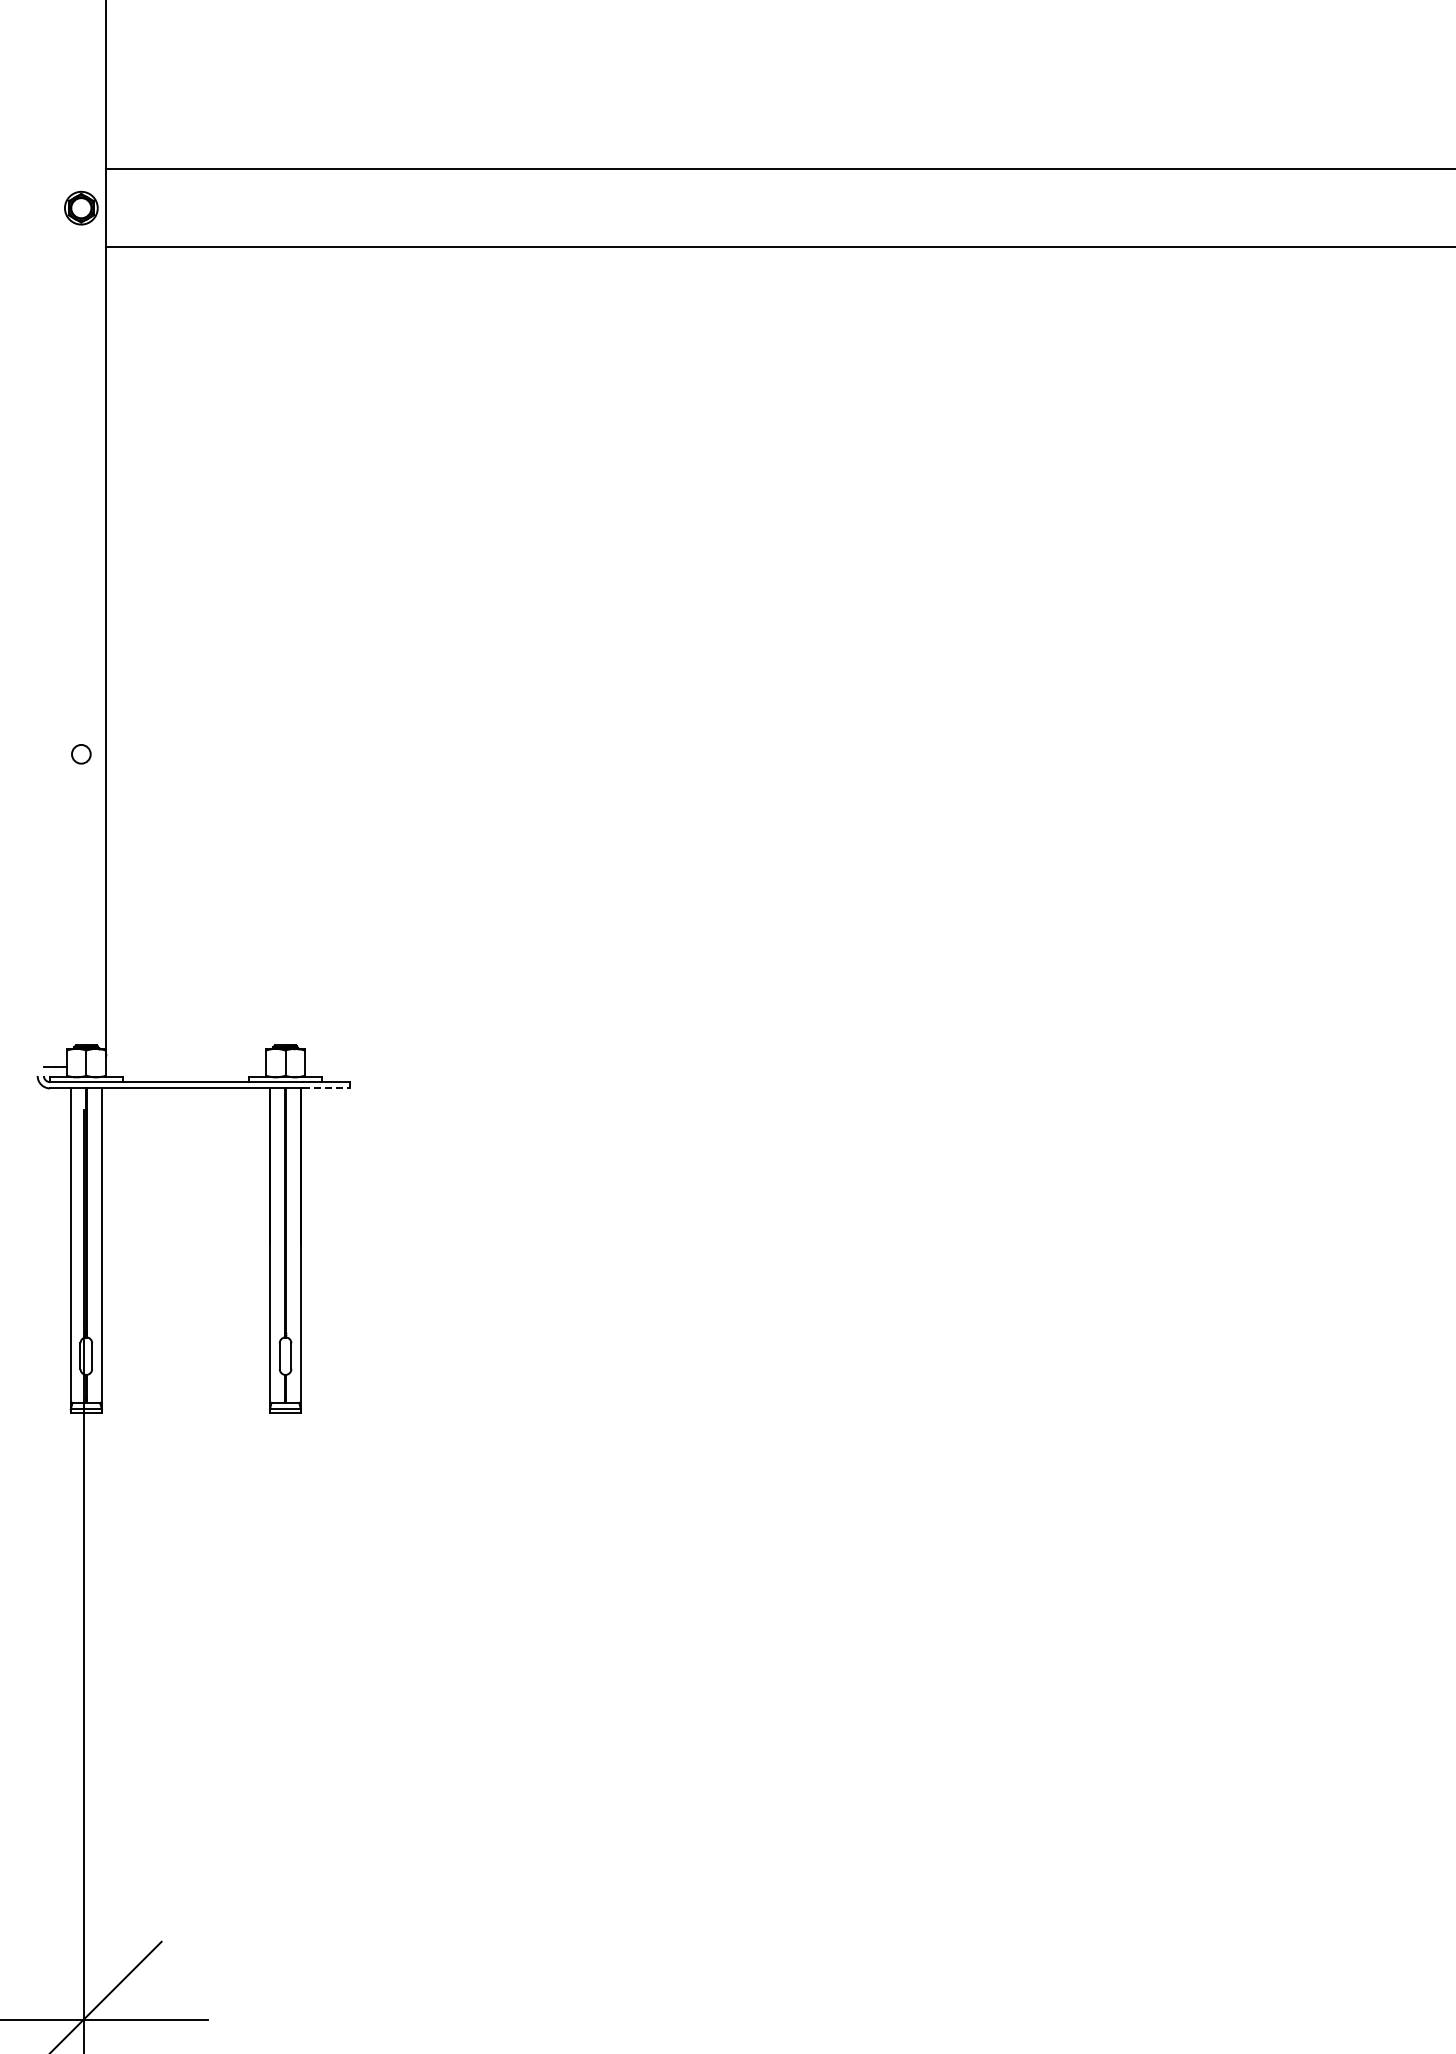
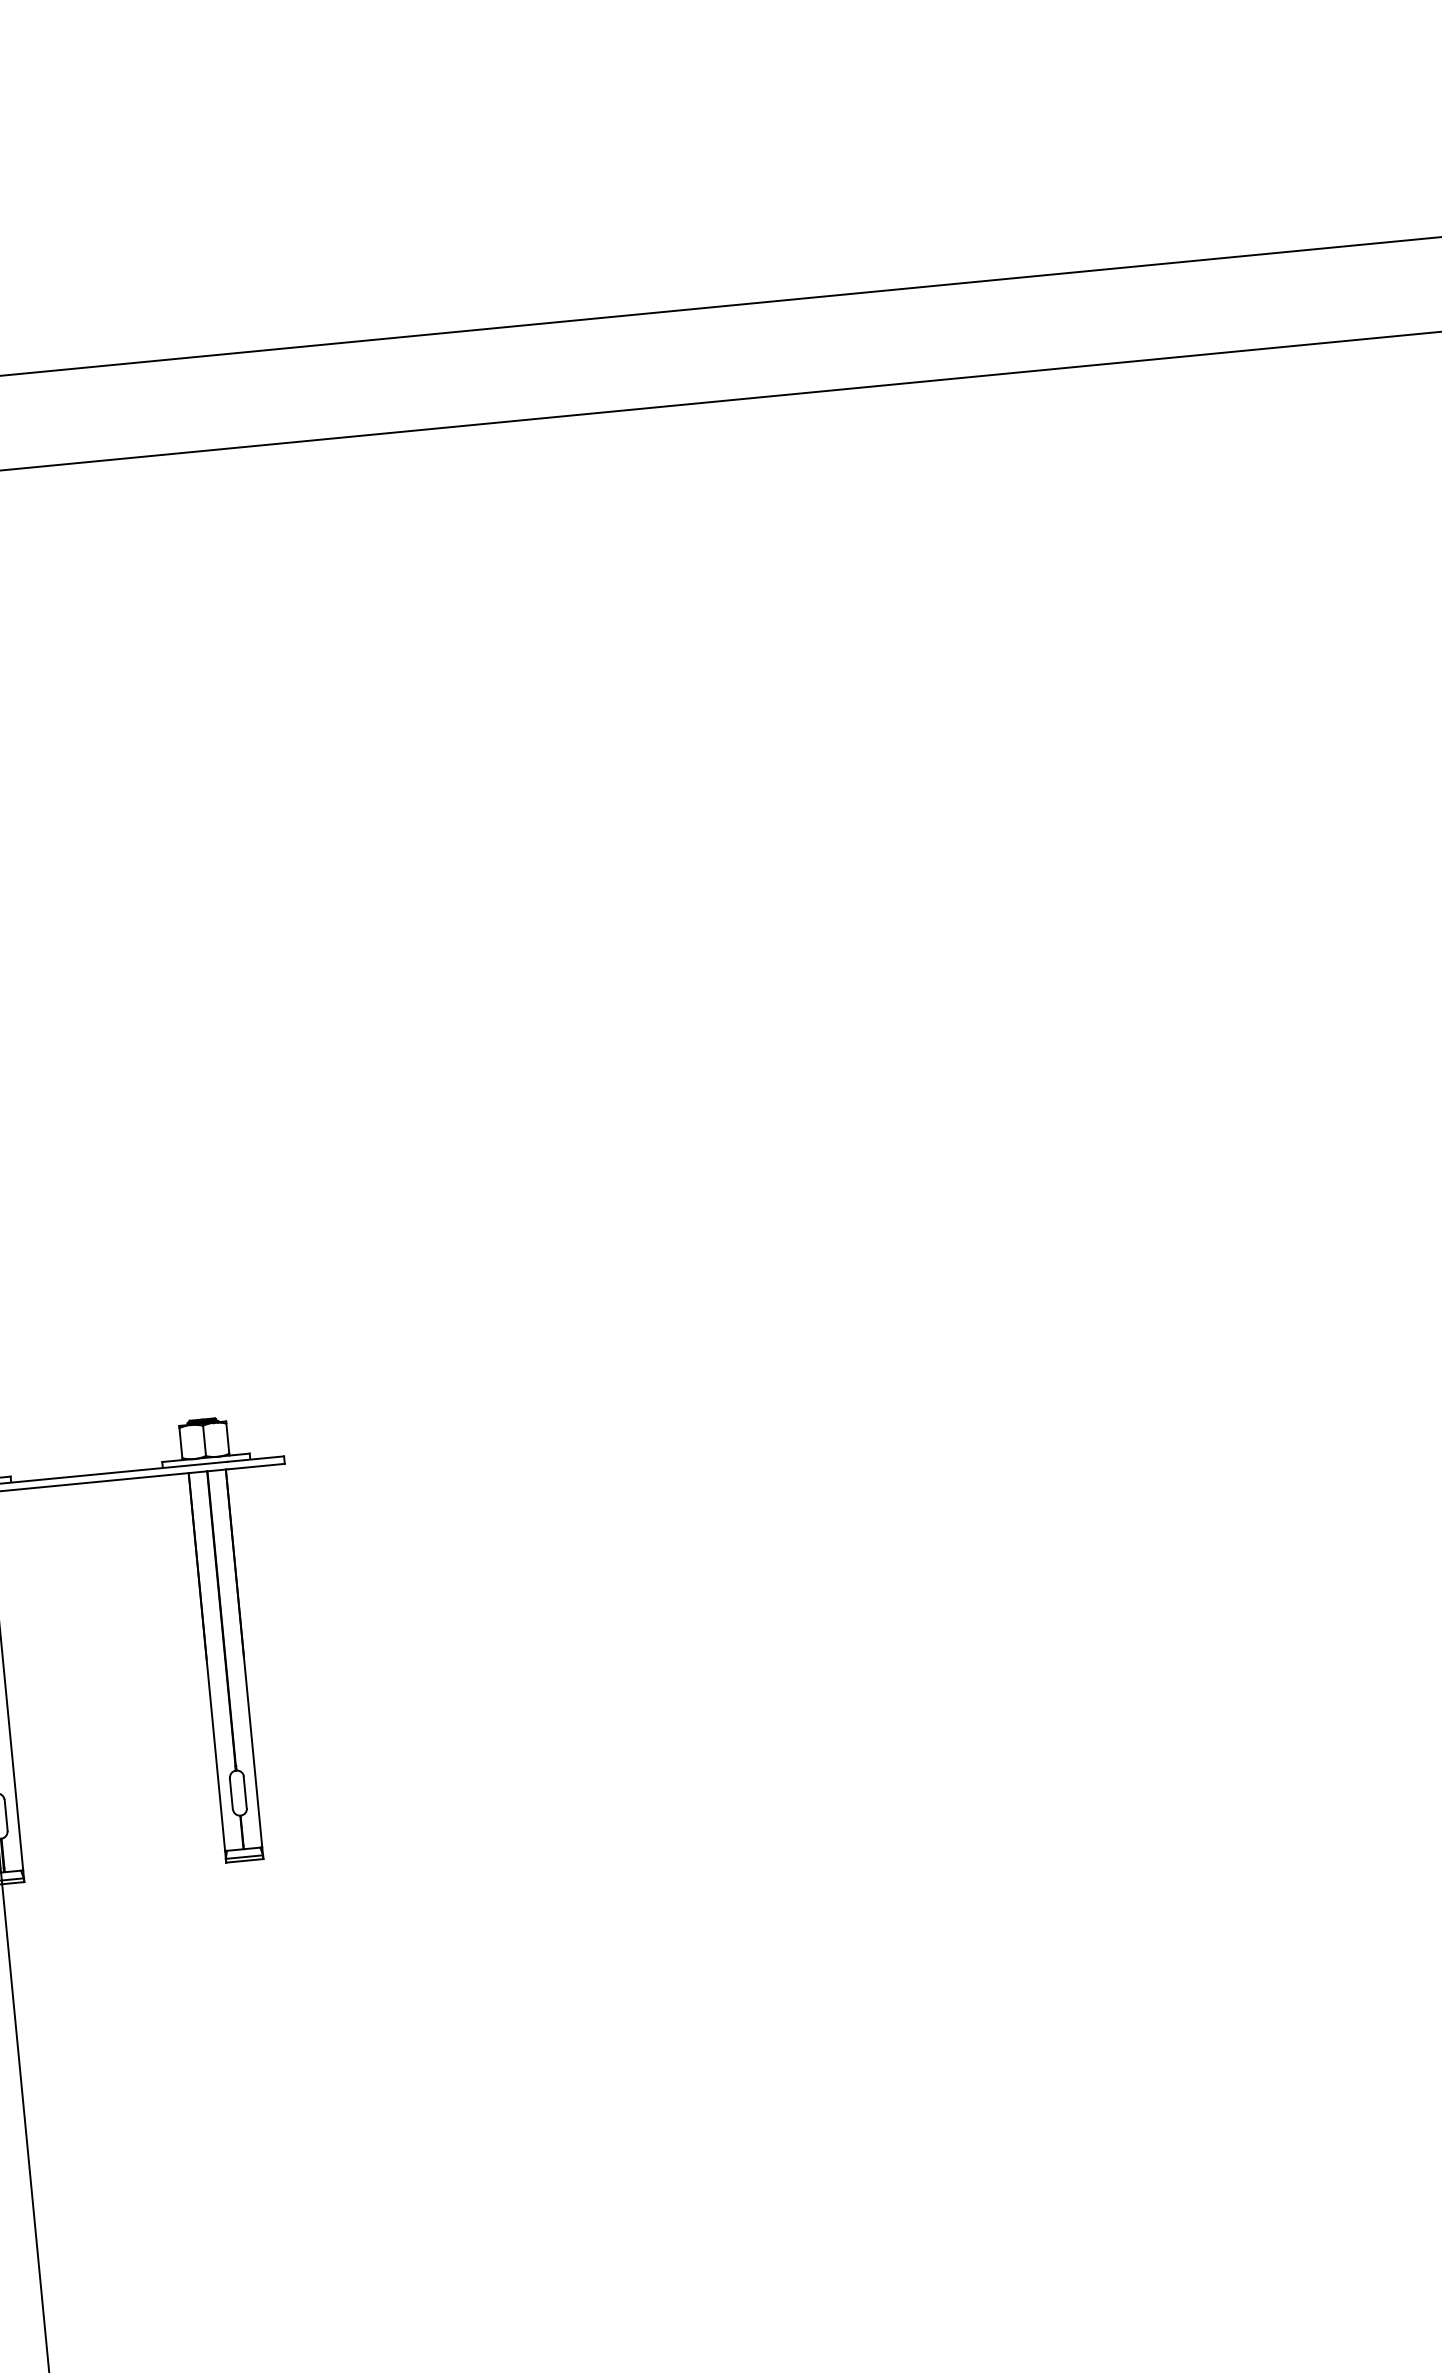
line: (326, 1088) -> (256, 1466), dashed -> solid

